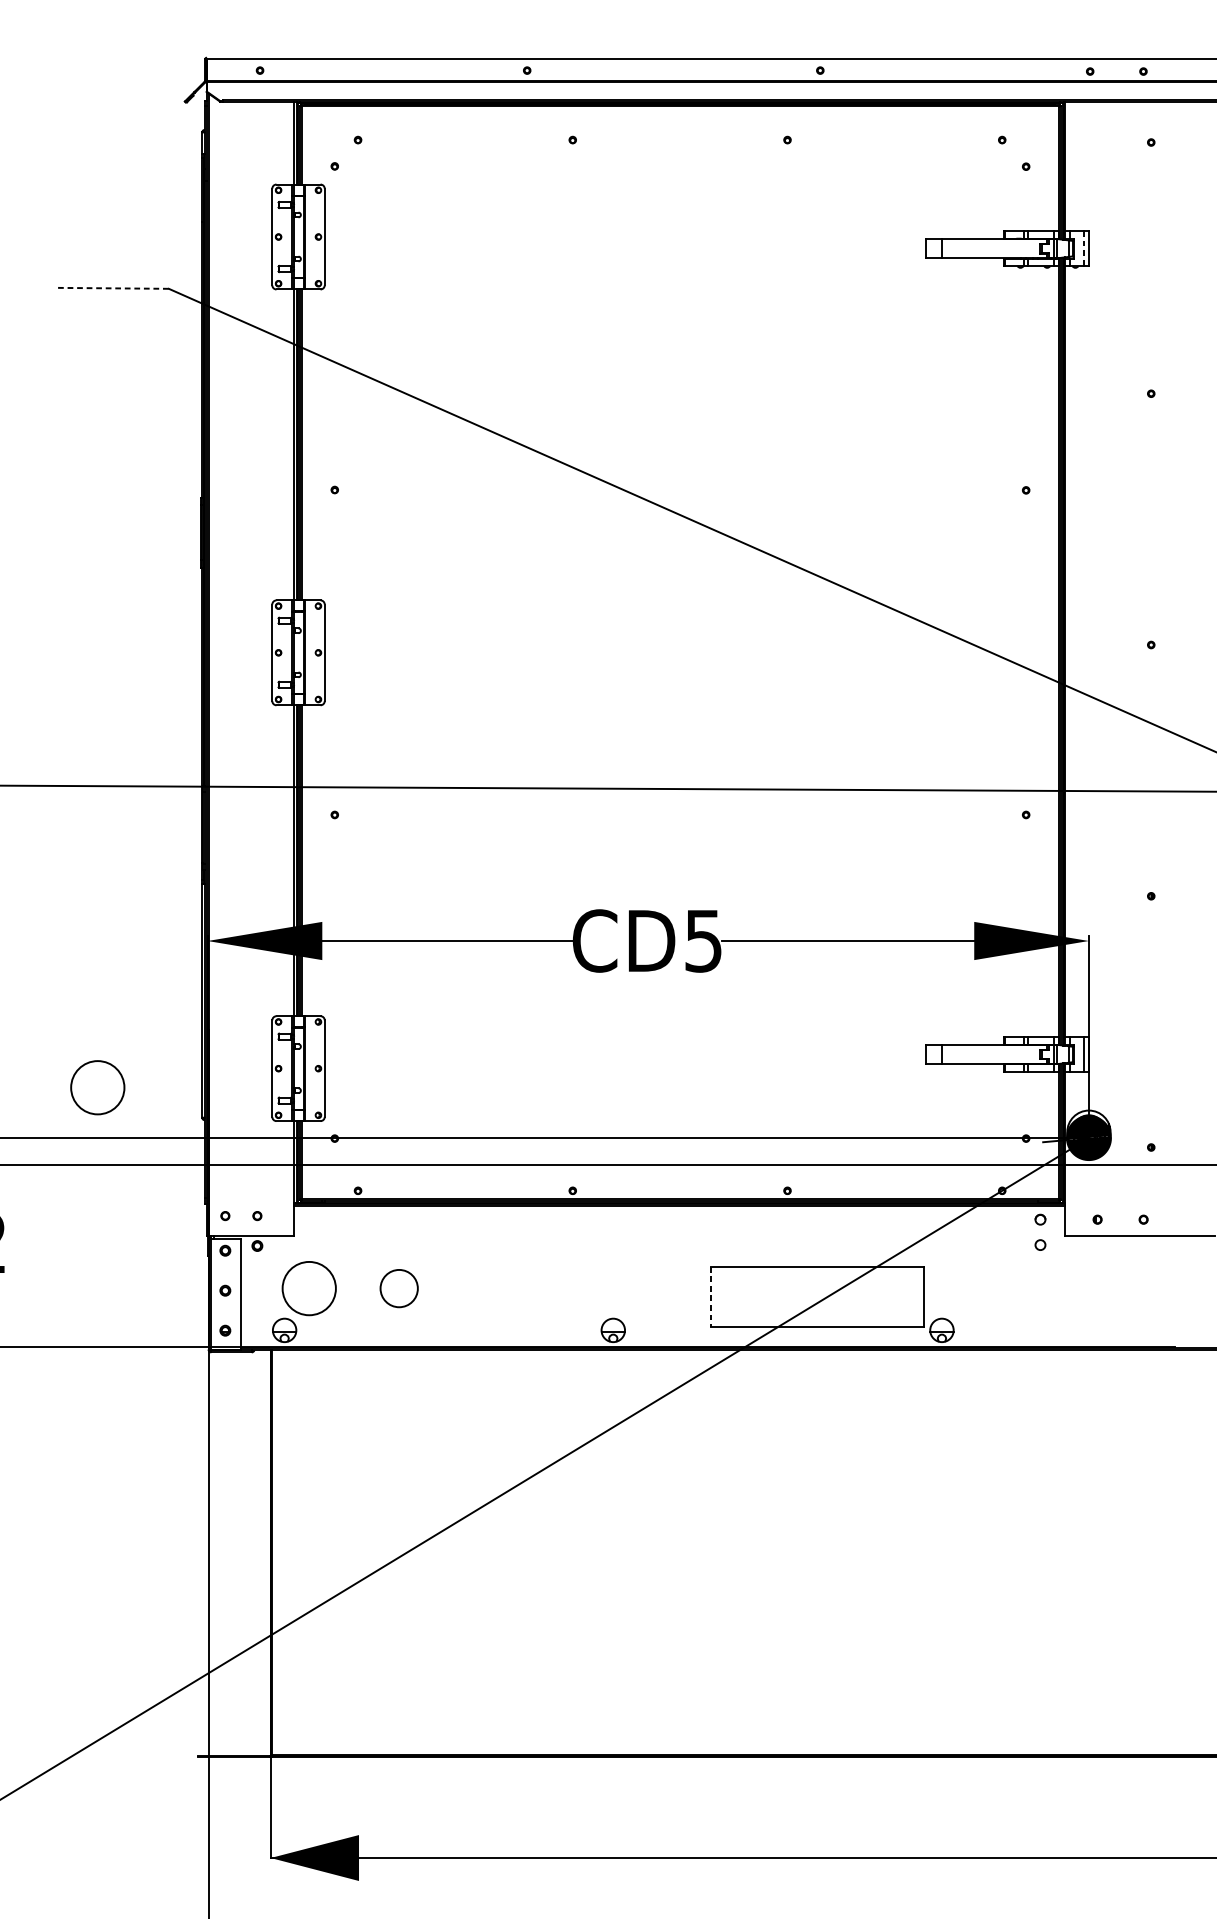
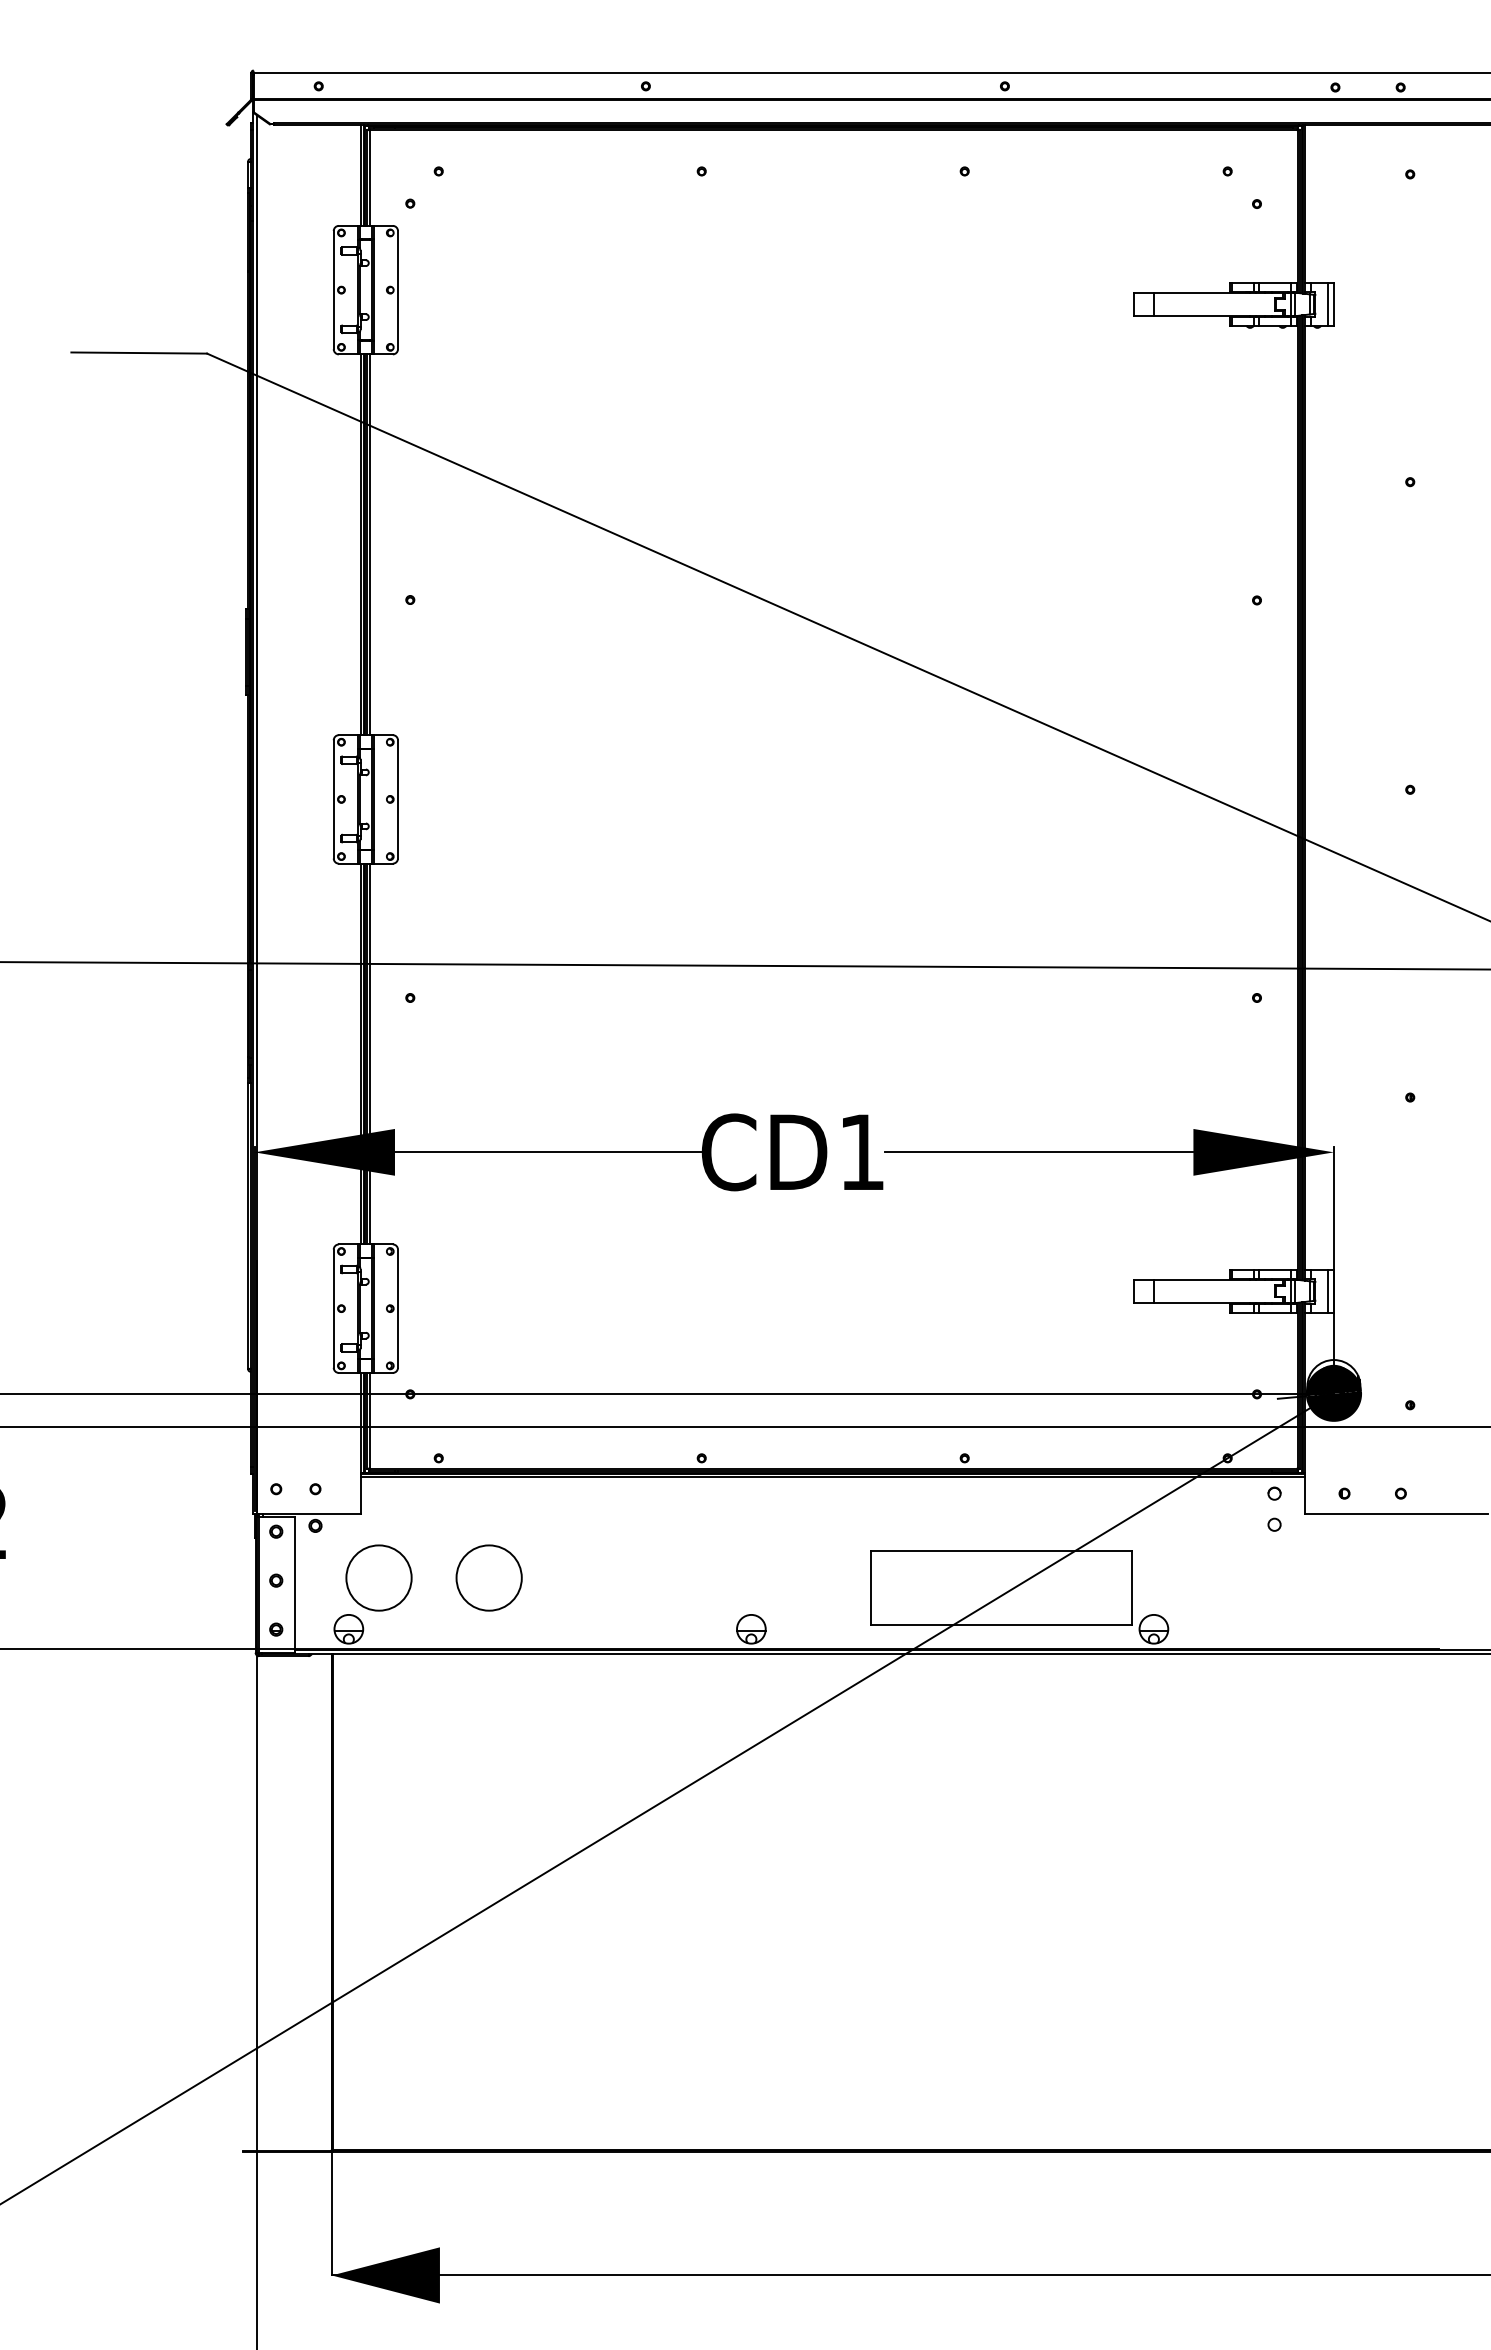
line: (1083, 248) -> (1327, 304), dashed -> solid
line: (113, 288) -> (139, 353), dashed -> solid
text: (703, 941) -> (861, 1152), CD5 -> CD1
circle: (97, 1087) -> (119, 1331), removed
circle: (398, 1288) -> (488, 1577), size x1.43
line: (711, 1297) -> (871, 1588), dashed -> solid

